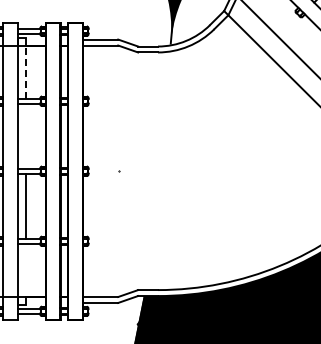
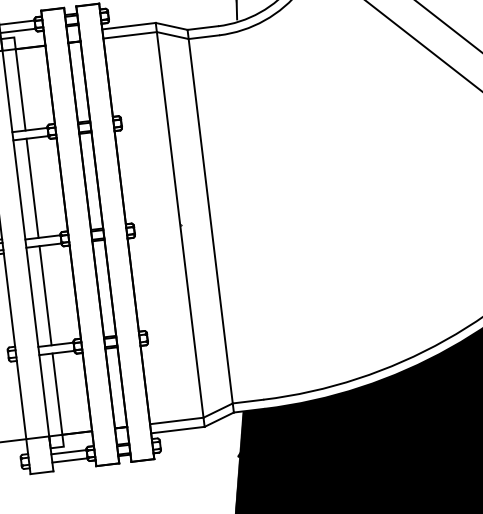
line: (26, 71) -> (21, 88), dashed -> solid
line: (26, 135) -> (32, 187), added
line: (118, 170) -> (180, 223), added
line: (138, 171) -> (211, 221), added
line: (26, 270) -> (57, 394), added

